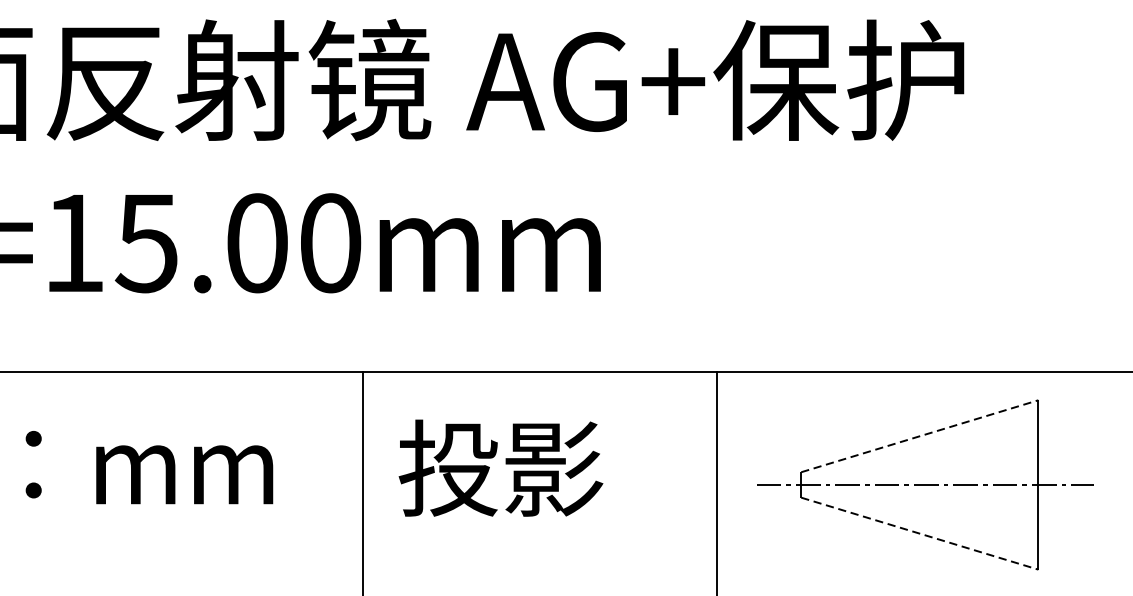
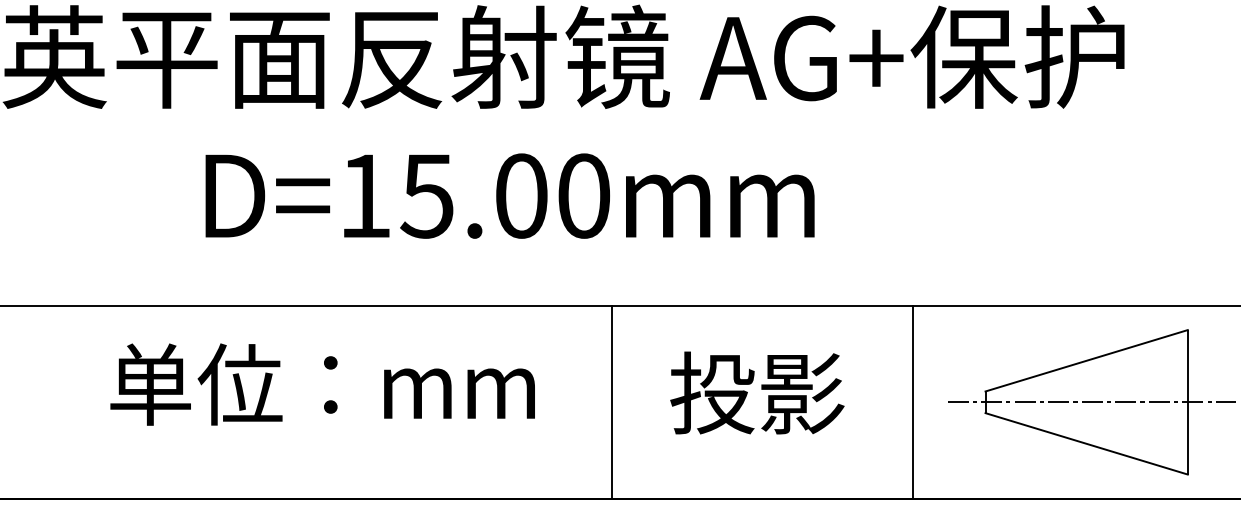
line: (919, 435) -> (1086, 360), dashed -> solid
text: (501, 467) -> (757, 392), moved
line: (919, 533) -> (1086, 443), dashed -> solid

